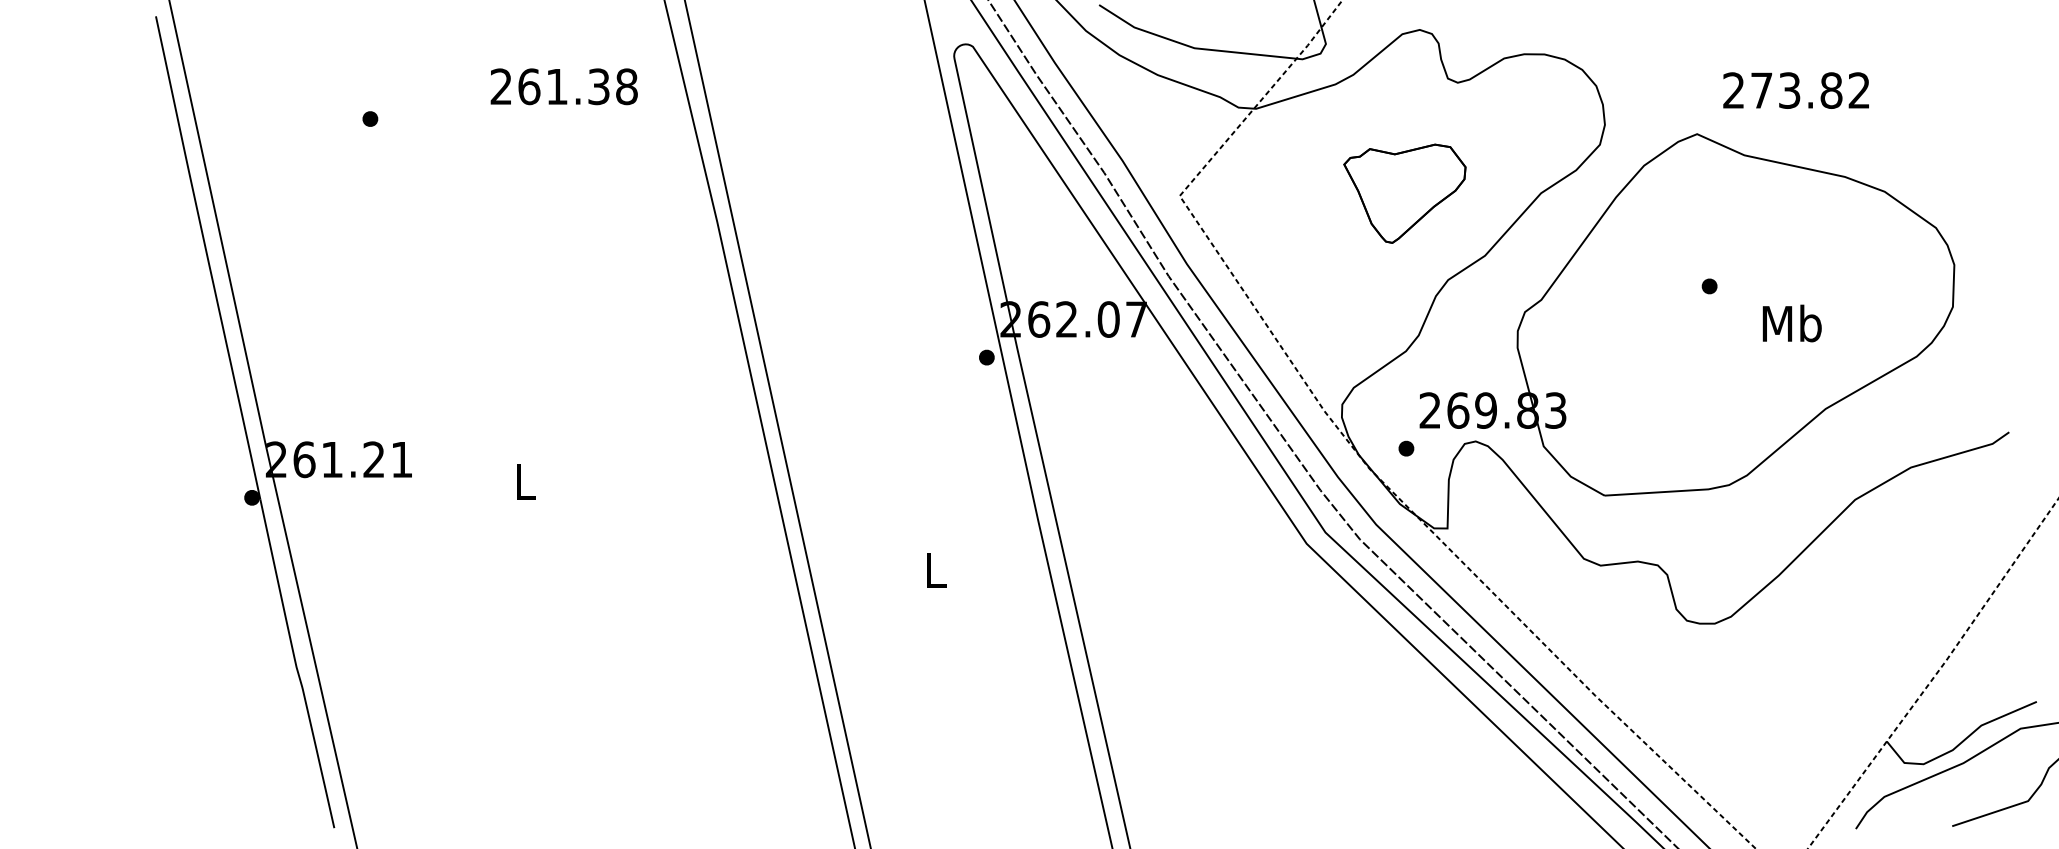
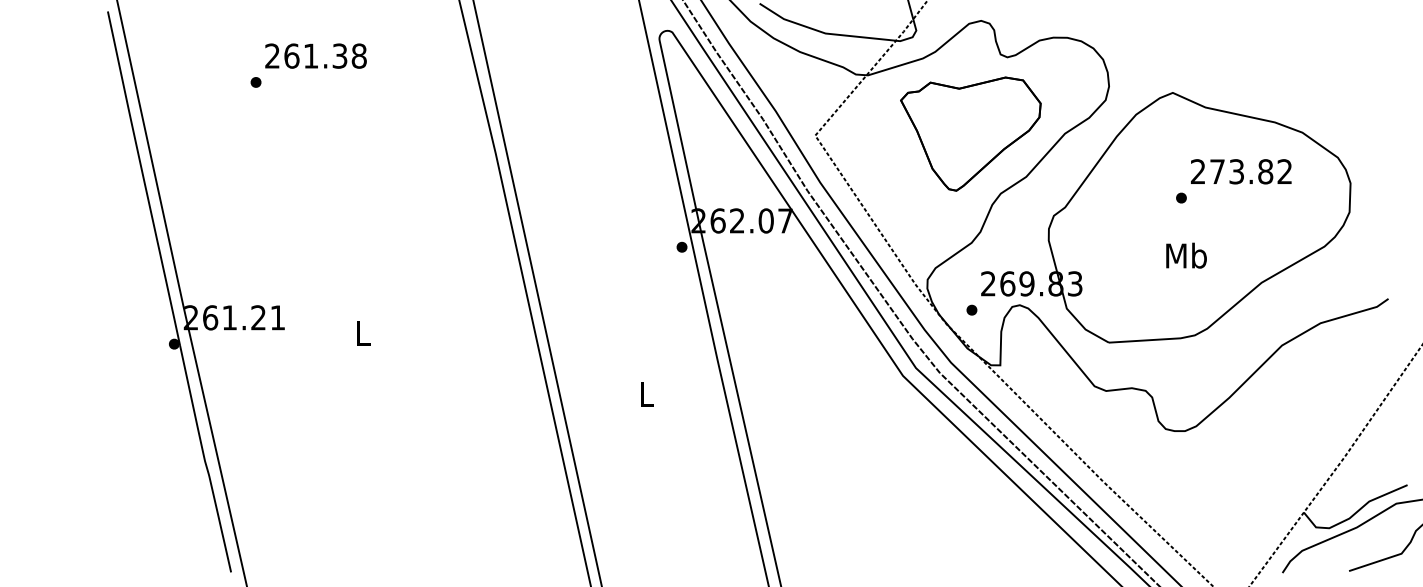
text: (563, 85) -> (315, 55), moved
text: (1796, 90) -> (1241, 171), moved
part: (1404, 192) -> (970, 133), size x1.67
text: (1792, 323) -> (1186, 255), moved

